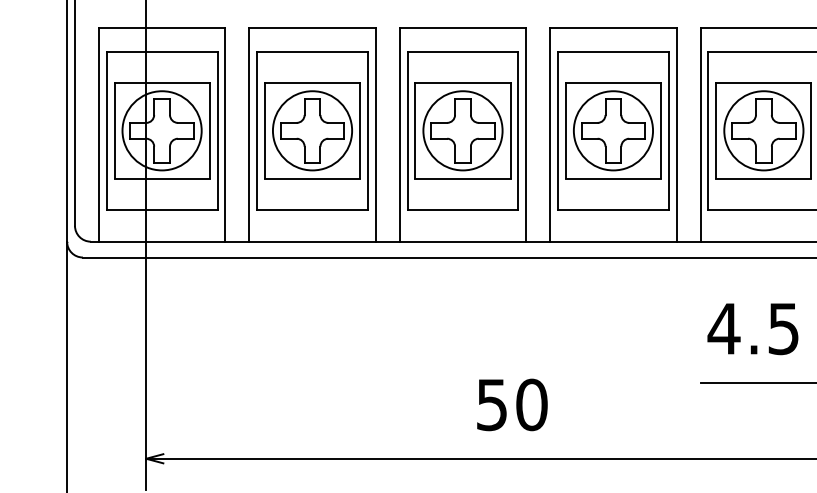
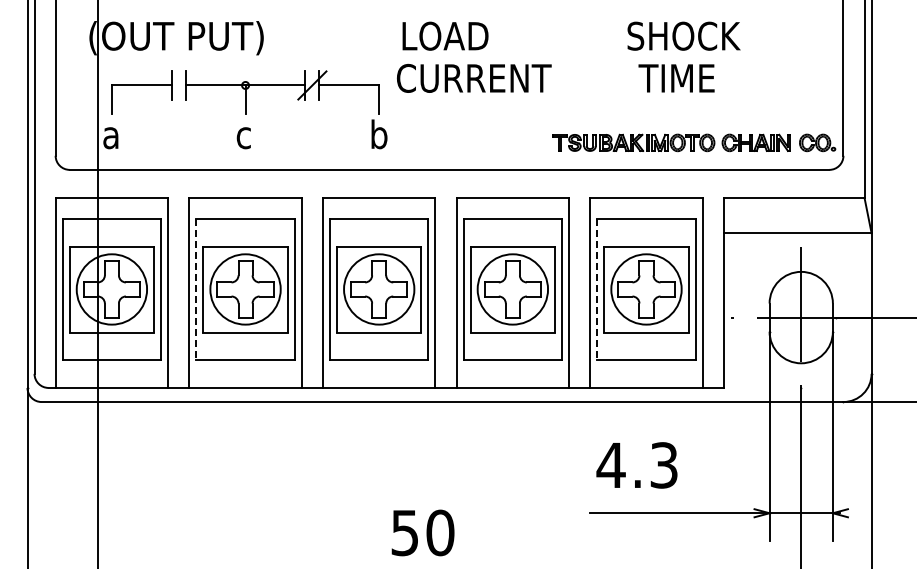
line: (257, 130) -> (196, 289), solid -> dashed
line: (708, 130) -> (597, 289), solid -> dashed
text: (784, 327) -> (664, 464), 4.5 -> 4.3

